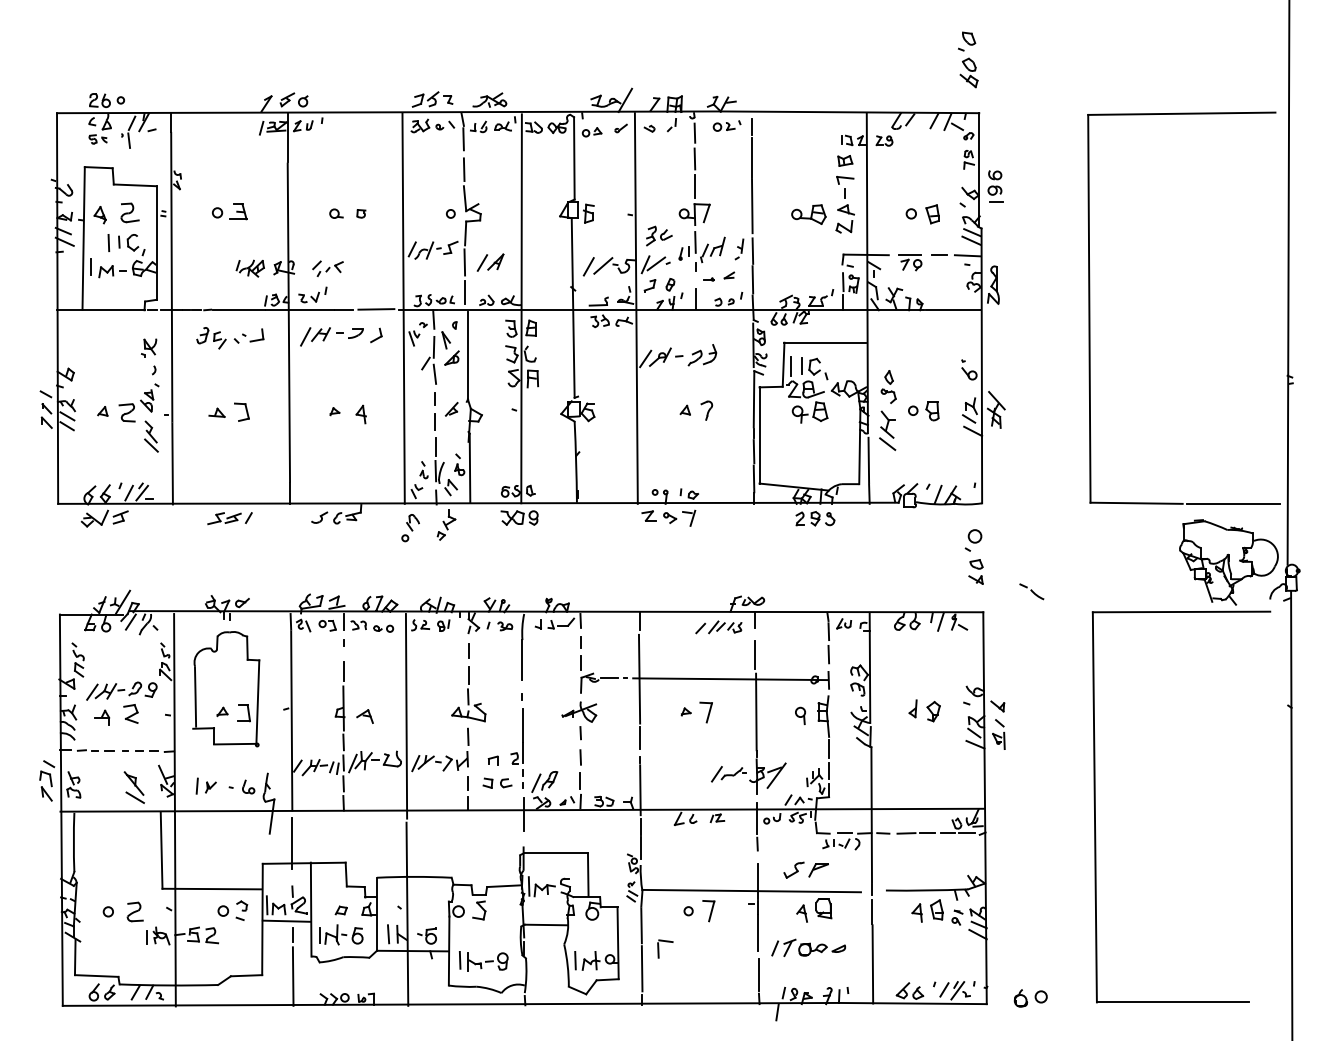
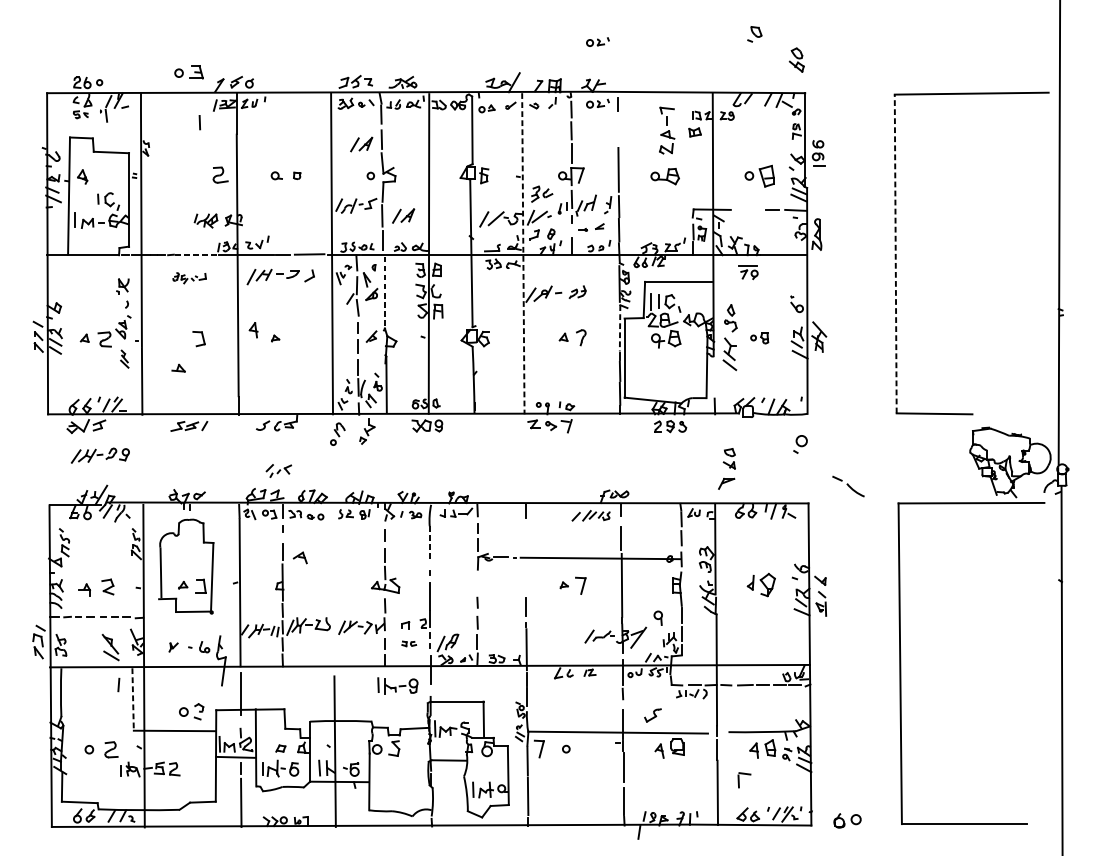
part: (967, 41) -> (755, 34), moved
part: (726, 50) -> (597, 41), added
line: (752, 157) -> (618, 129), removed
part: (439, 175) -> (361, 144), added
part: (844, 204) -> (666, 130), moved
part: (129, 212) -> (220, 174), moved
part: (223, 212) -> (183, 72), moved
part: (932, 214) -> (766, 176), size x1.4
line: (108, 242) -> (199, 122), moved
part: (910, 262) -> (748, 272), moved
part: (327, 268) -> (278, 470), moved
line: (1089, 308) -> (895, 253), solid -> dashed
line: (239, 309) -> (197, 254), solid -> dashed
line: (636, 309) -> (523, 254), solid -> dashed
part: (230, 338) -> (189, 278), size x0.6
line: (467, 355) -> (384, 292), solid -> dashed
part: (702, 355) -> (577, 292), size x0.7
line: (754, 399) -> (620, 328), solid -> dashed
part: (923, 411) -> (759, 338), size x0.7
part: (216, 412) -> (178, 367), moved
part: (360, 414) -> (253, 330), moved
part: (151, 436) -> (124, 358), size x0.7
line: (868, 460) -> (714, 378), removed
line: (1233, 504) -> (1014, 414), removed
part: (975, 571) -> (728, 458), moved
part: (1031, 591) -> (848, 486), size x1.6
line: (522, 659) -> (429, 542), solid -> dashed
line: (639, 678) -> (525, 557), removed
part: (121, 690) -> (100, 455), moved
part: (579, 711) -> (476, 585), removed
part: (933, 711) -> (767, 585), size x1.4
part: (800, 715) -> (658, 617), moved
part: (364, 716) -> (299, 557), moved
line: (406, 716) -> (334, 589), removed
part: (497, 782) -> (409, 643), size x0.6
line: (196, 785) -> (118, 684), moved
line: (161, 850) -> (133, 699), solid -> dashed
part: (818, 870) -> (726, 483), moved
part: (232, 910) -> (191, 711), moved
part: (708, 911) -> (539, 749), moved
part: (808, 947) -> (664, 778), removed
part: (665, 948) -> (744, 779), moved
part: (483, 961) -> (397, 686), moved

